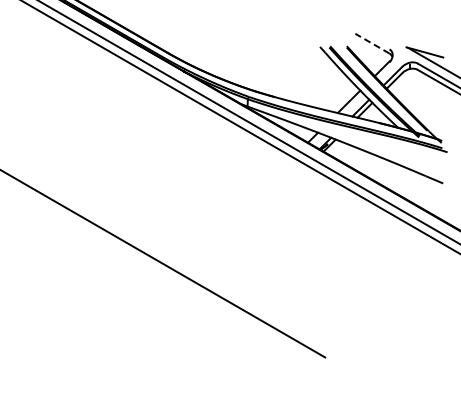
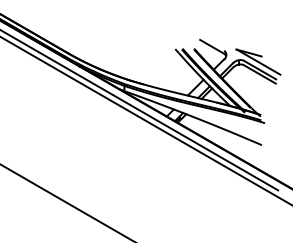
line: (372, 43) -> (212, 46), dashed -> solid

